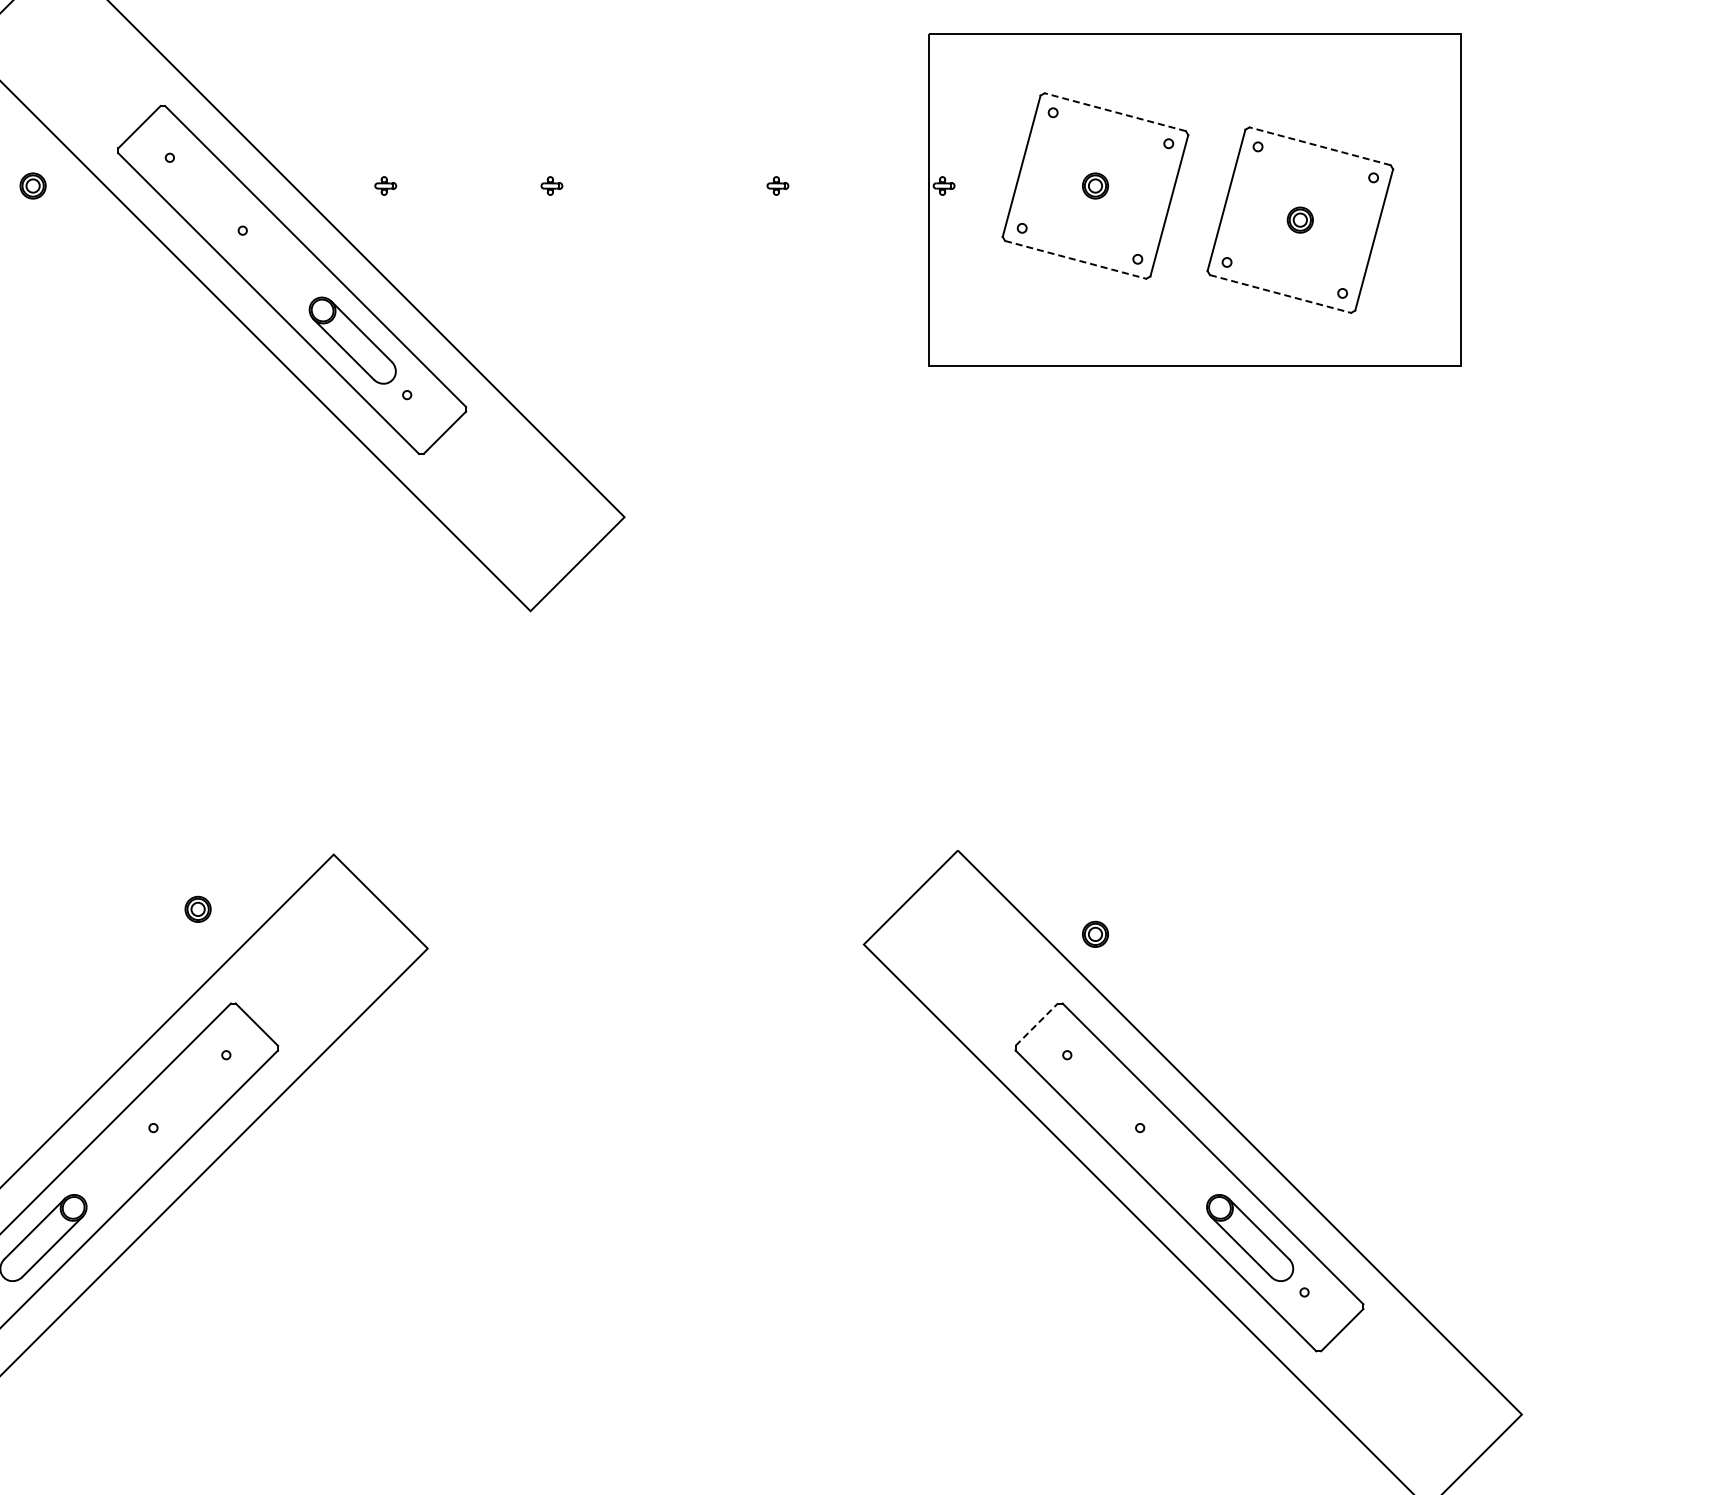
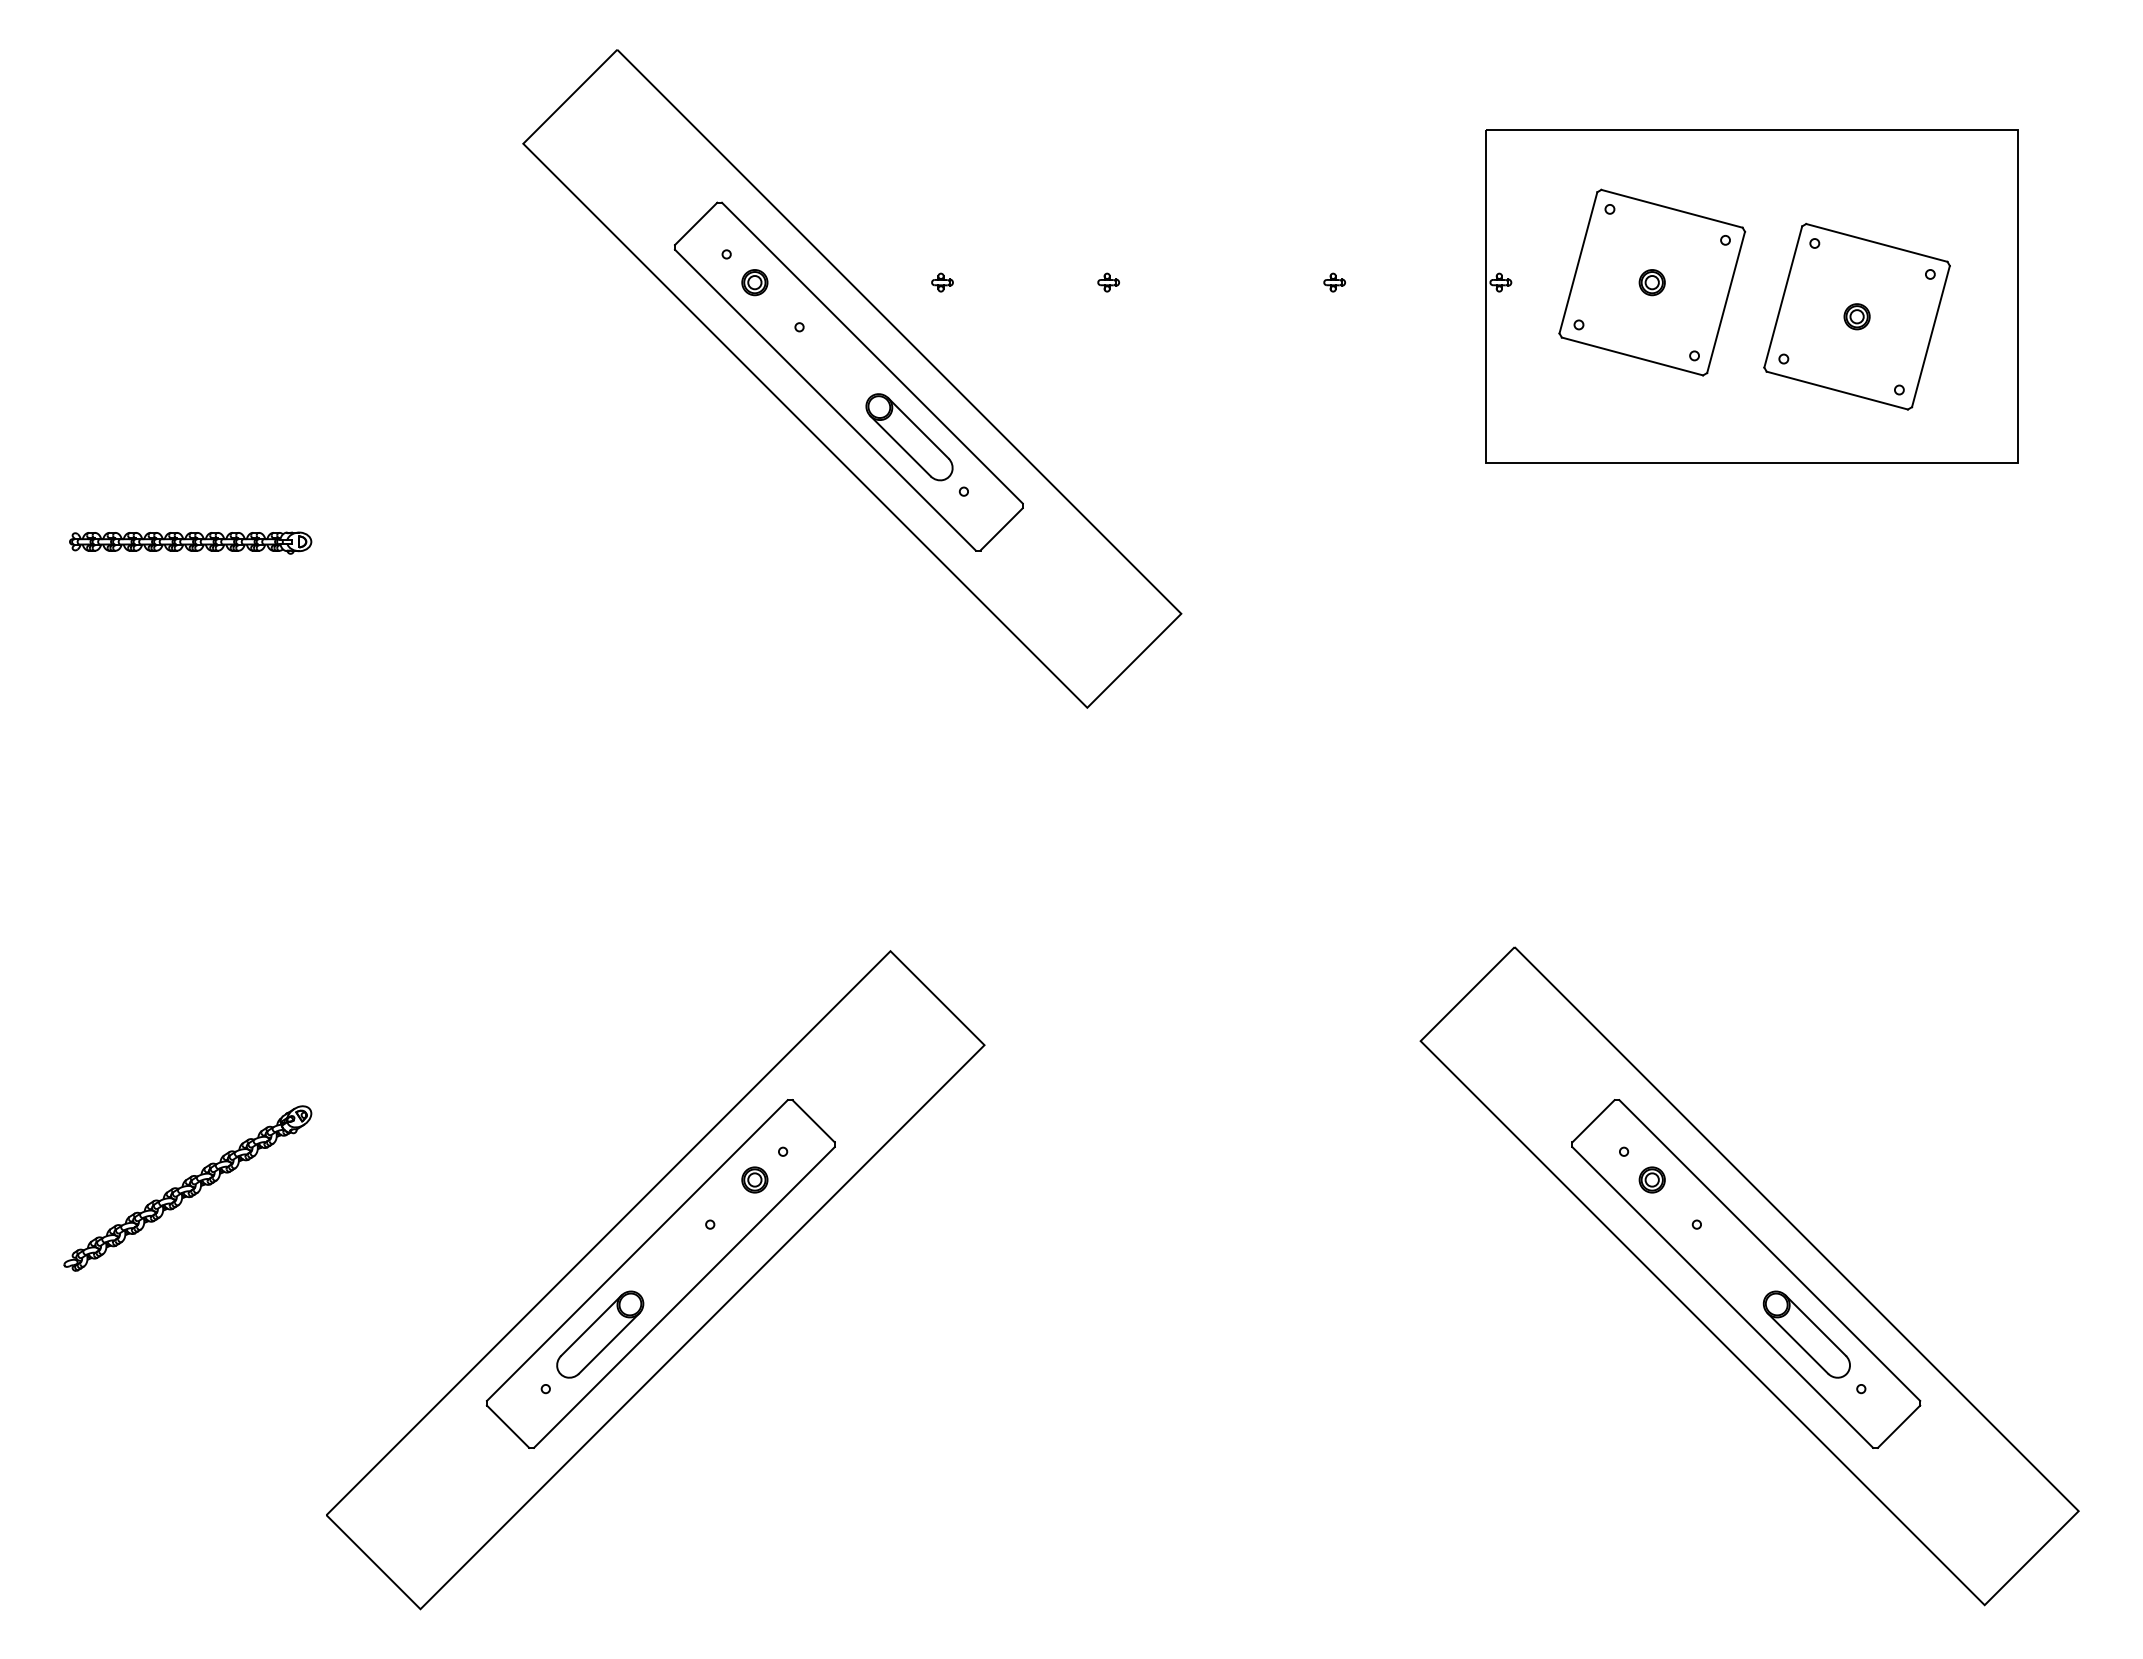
line: (1114, 111) -> (1671, 208), dashed -> solid
line: (1319, 145) -> (1876, 242), dashed -> solid
part: (32, 185) -> (754, 282), moved
line: (1075, 259) -> (1632, 356), dashed -> solid
line: (1280, 293) -> (1837, 390), dashed -> solid
part: (197, 908) -> (754, 1179), moved
part: (1094, 933) -> (1651, 1179), moved
line: (1036, 1024) -> (1593, 1121), dashed -> solid

